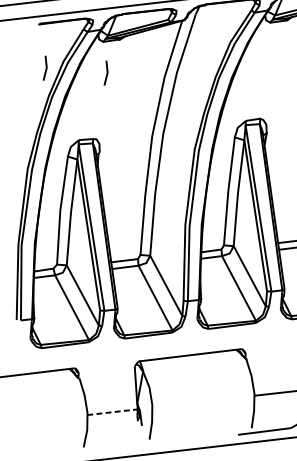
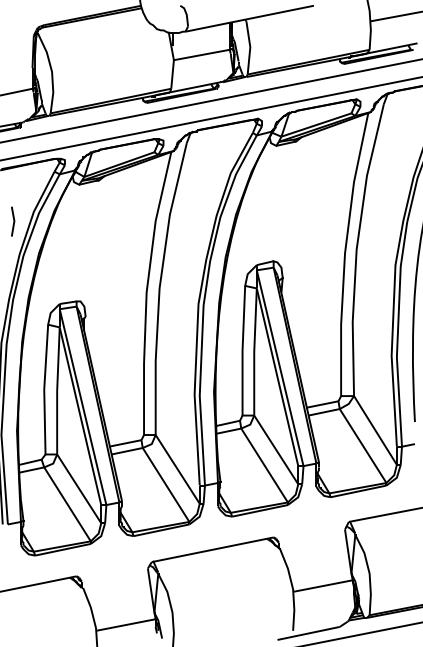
line: (106, 73) -> (86, 221), removed
line: (113, 411) -> (126, 624), dashed -> solid

